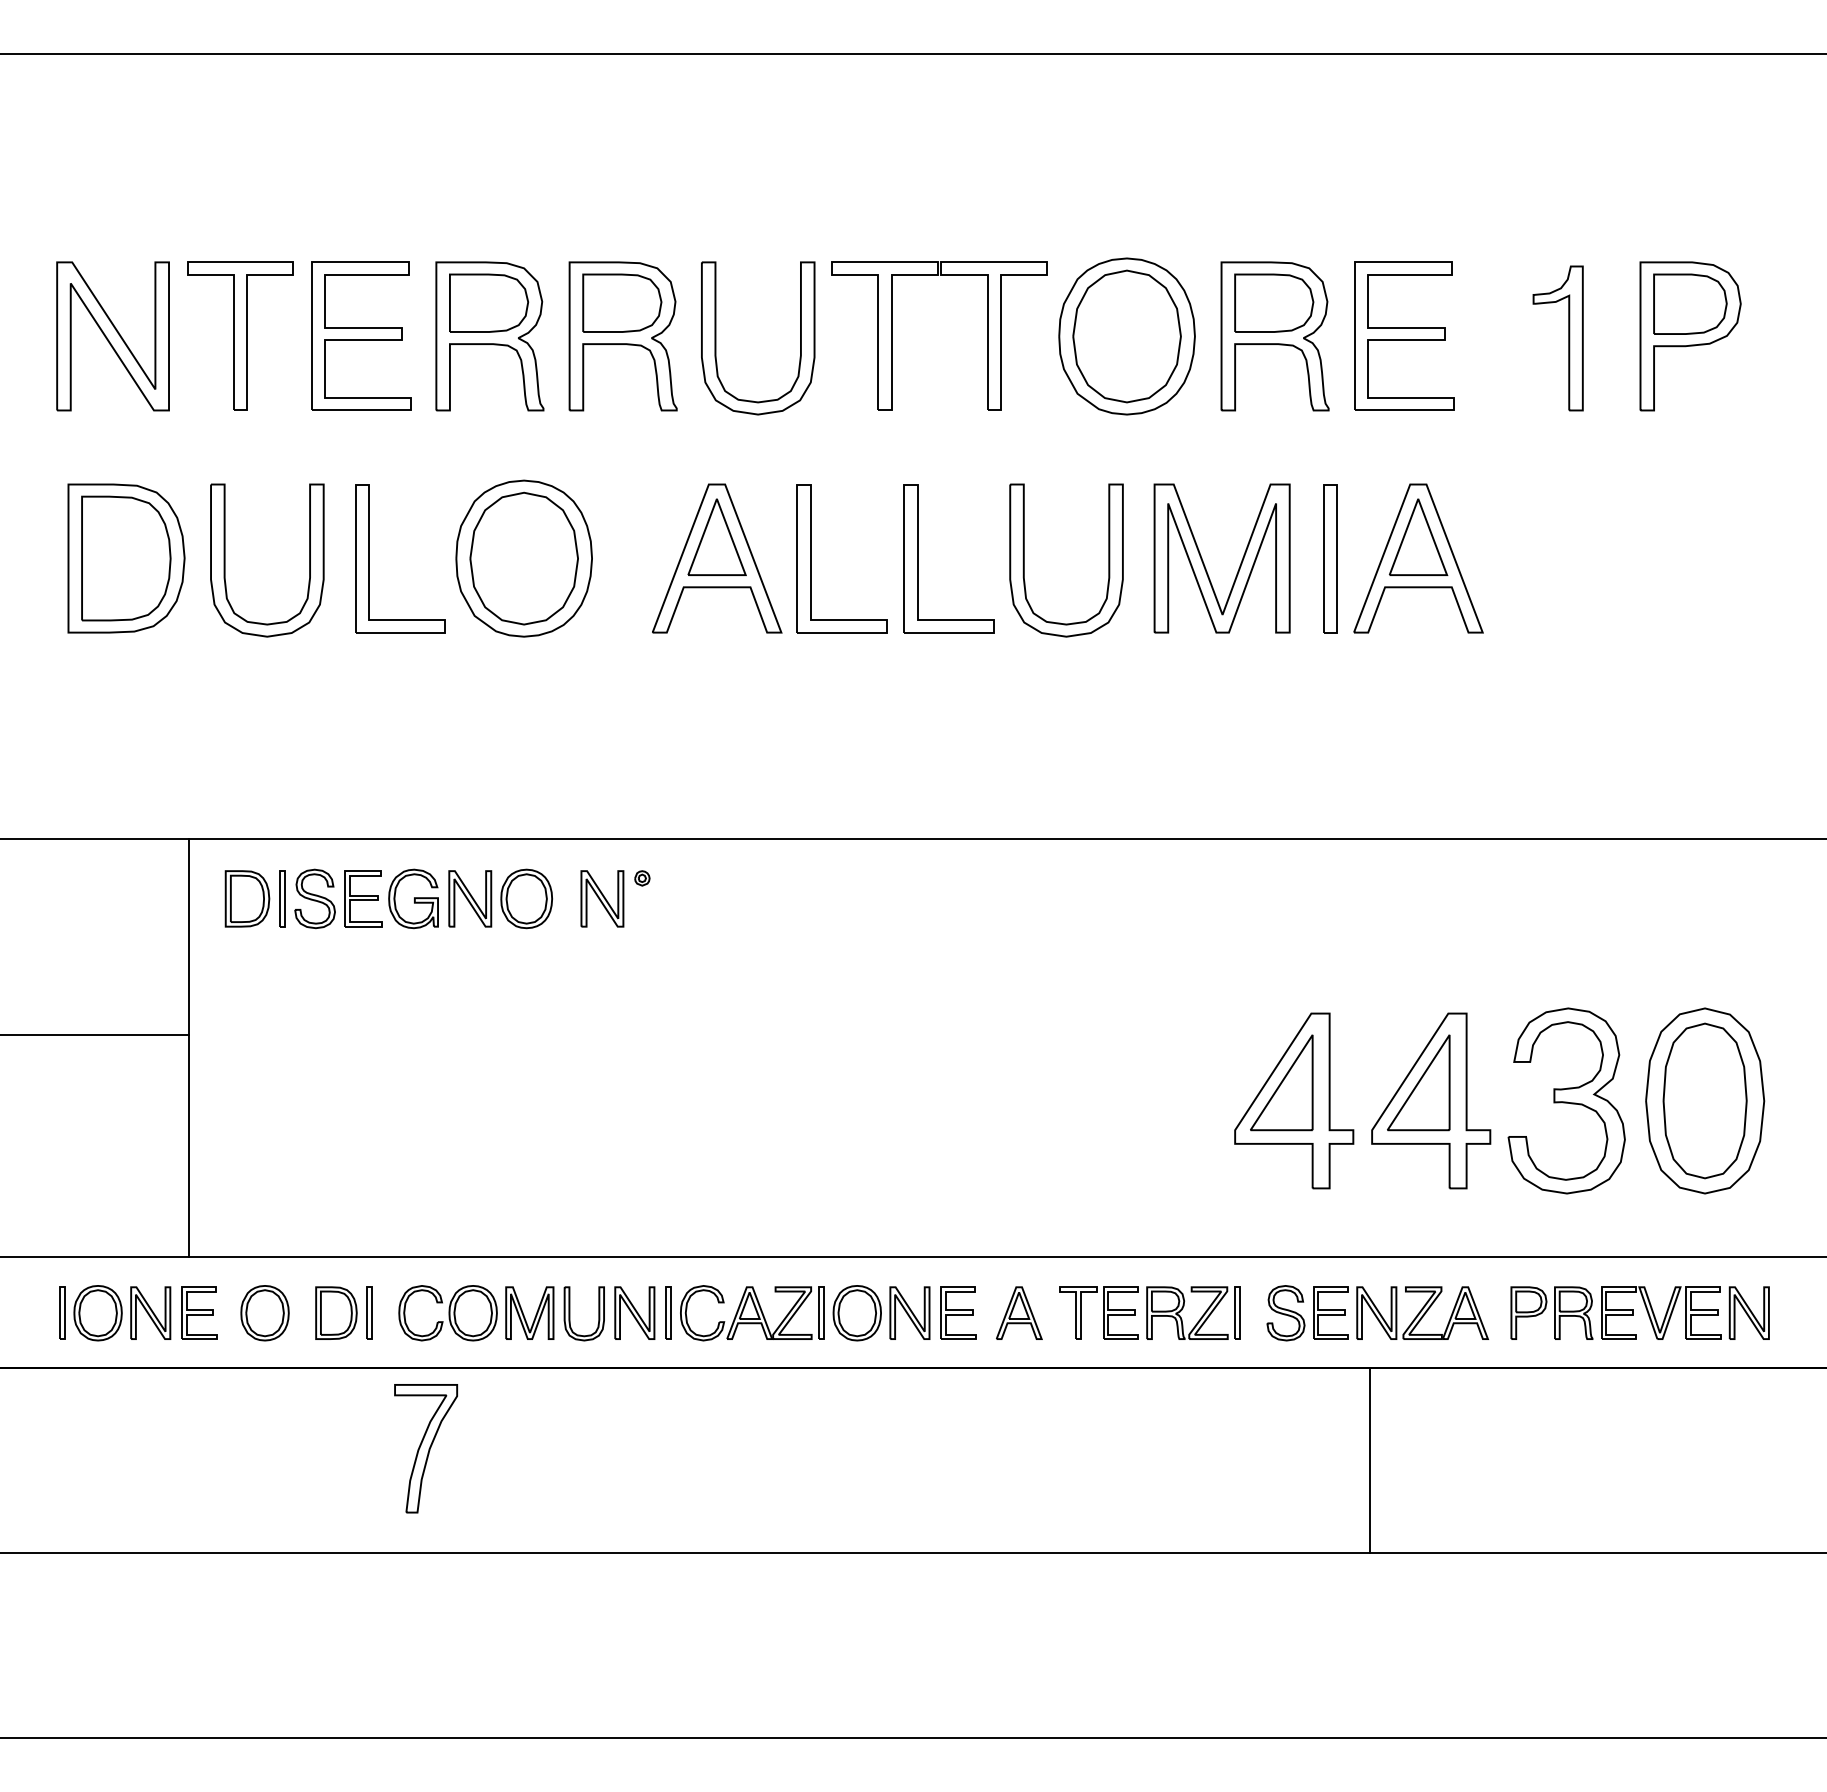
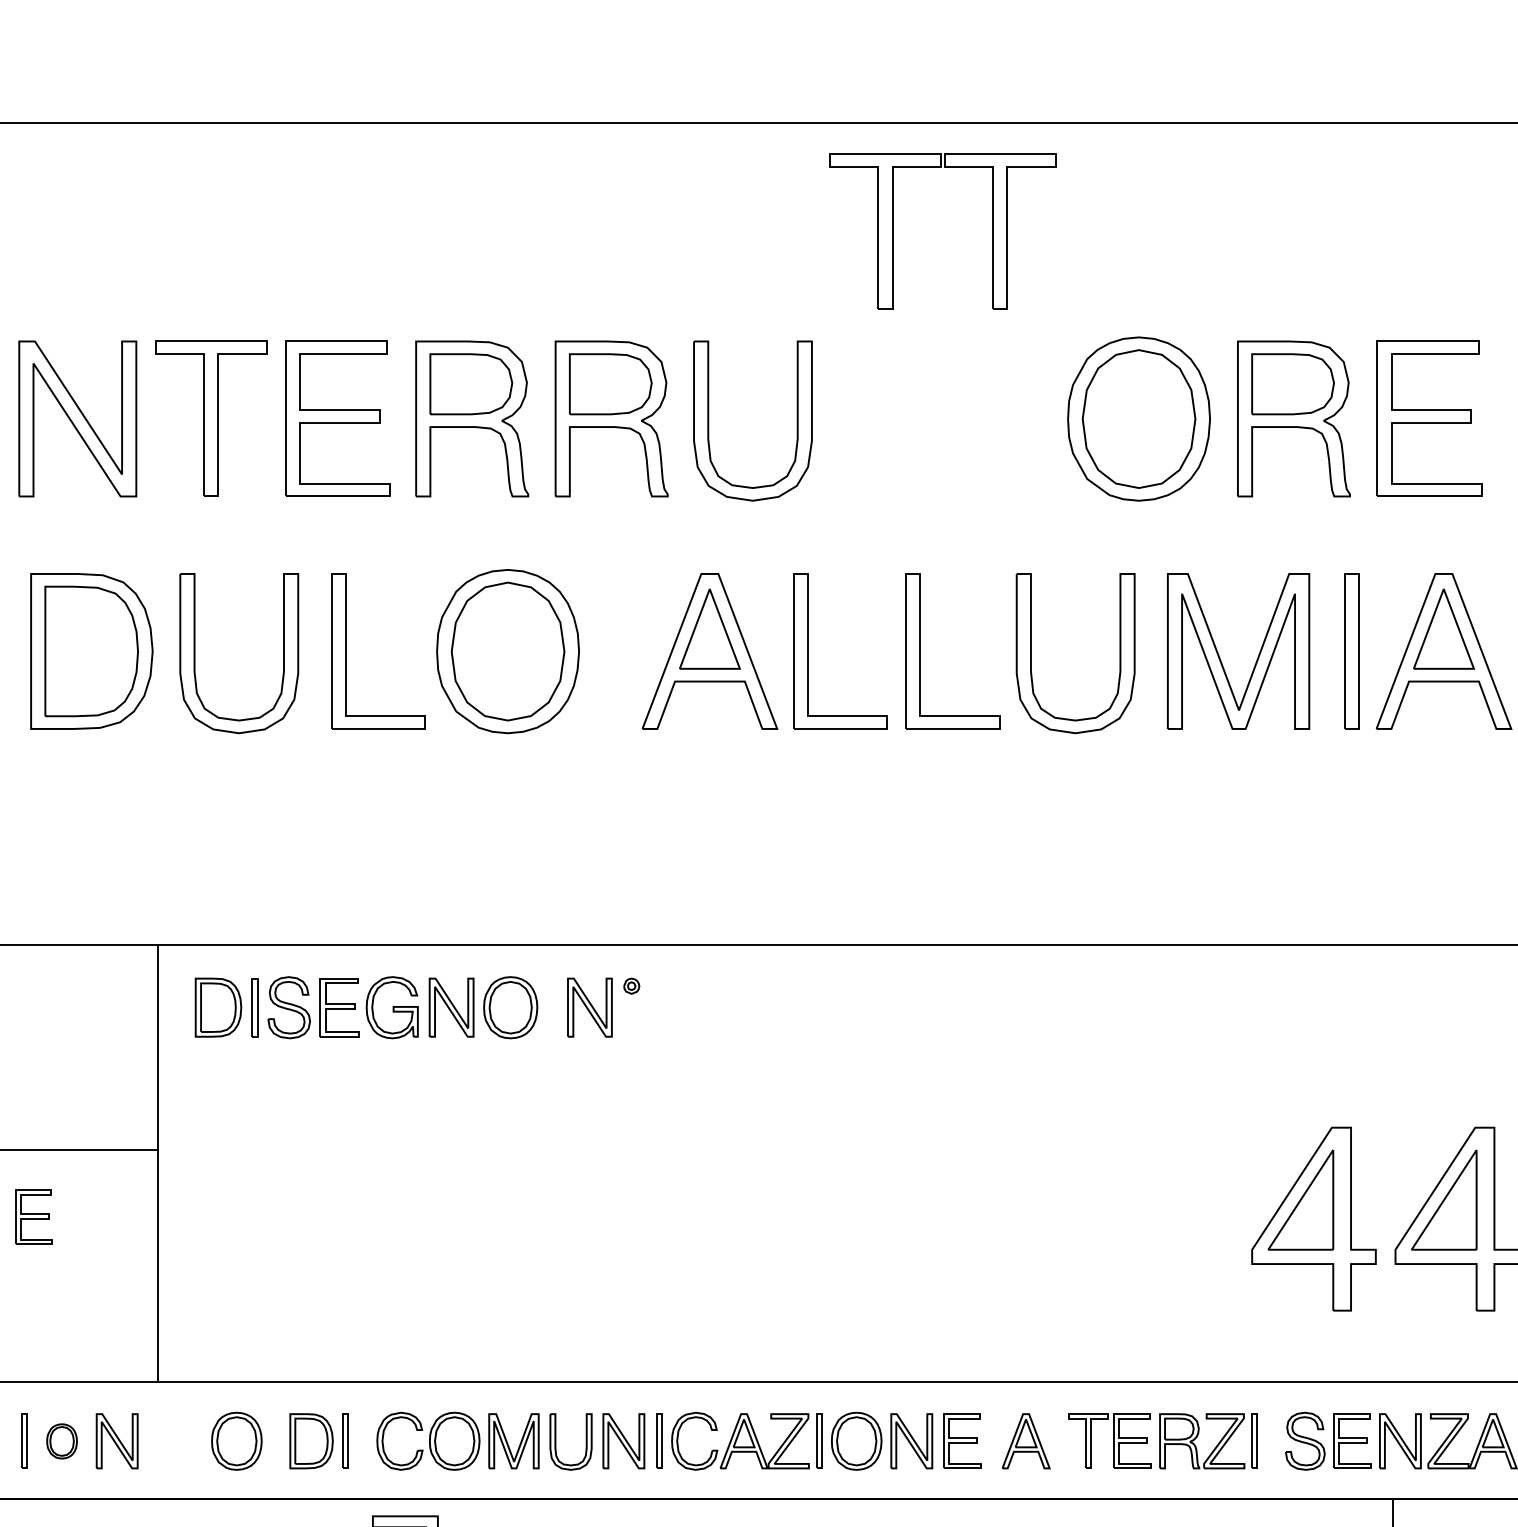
part: (892, 335) -> (893, 230), moved
part: (199, 1312) -> (34, 1216), moved
part: (97, 1313) -> (61, 1441), size x0.6

